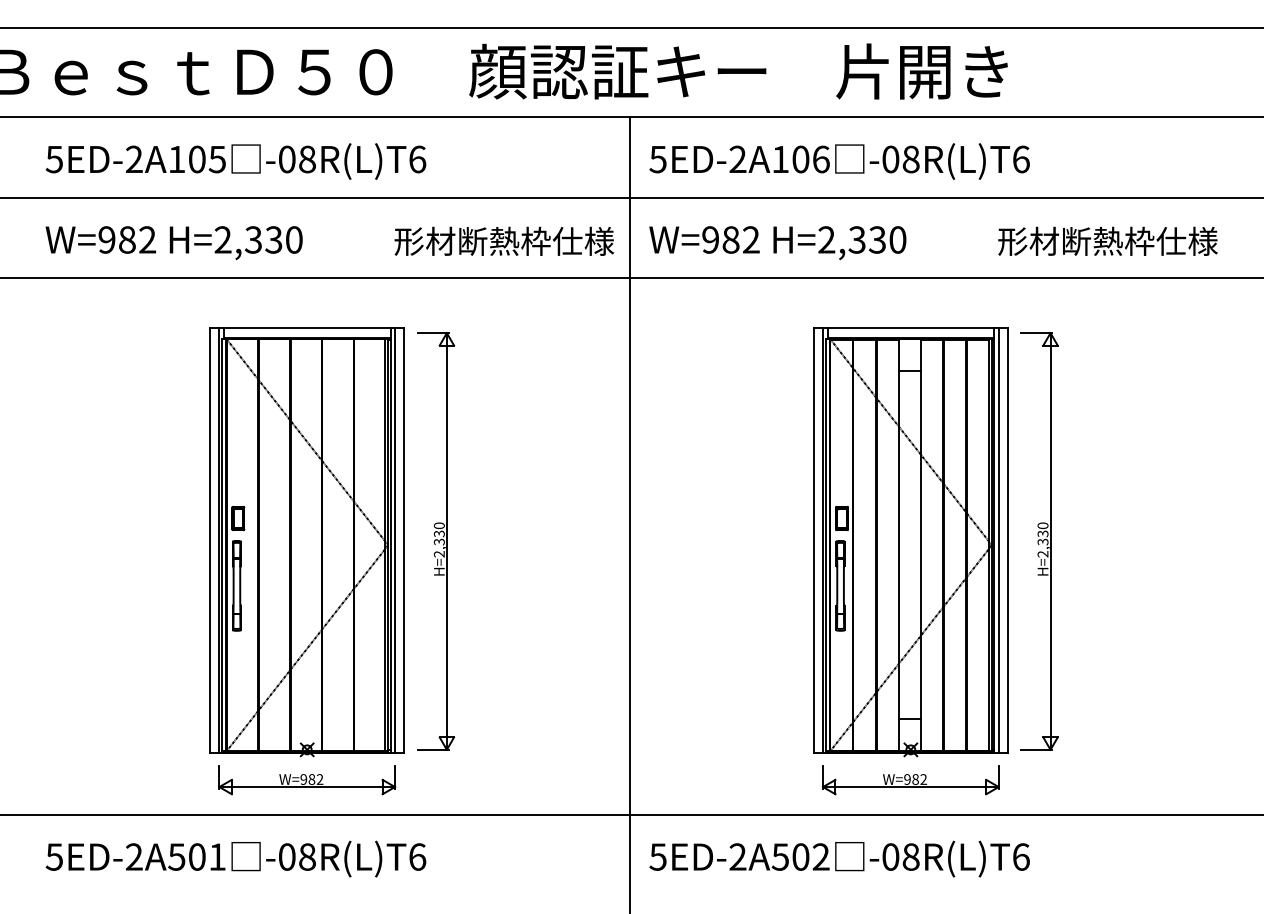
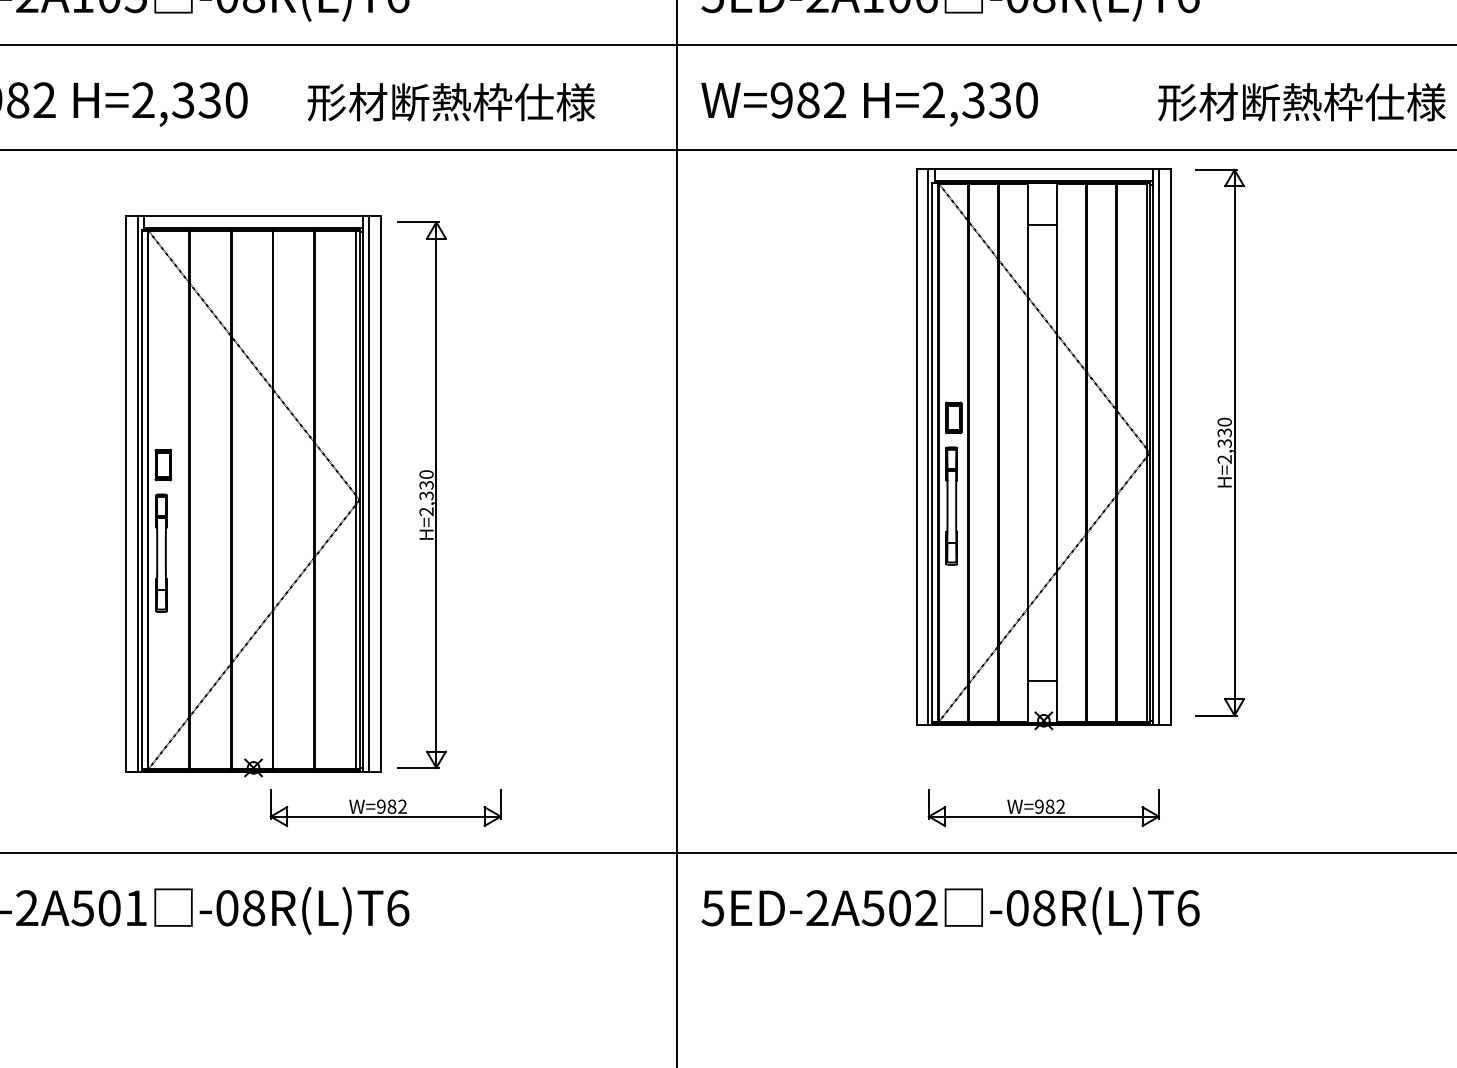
text: (504, 240) -> (451, 101), moved
part: (1039, 541) -> (1220, 442), moved
part: (910, 542) -> (1043, 449), moved
part: (307, 780) -> (386, 808), moved

